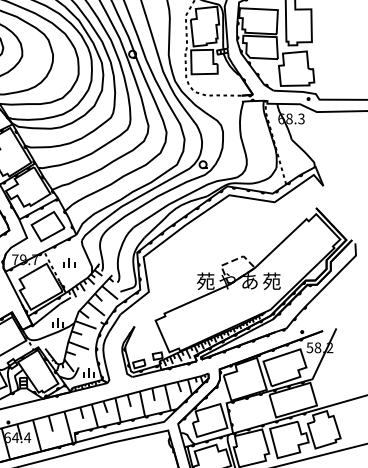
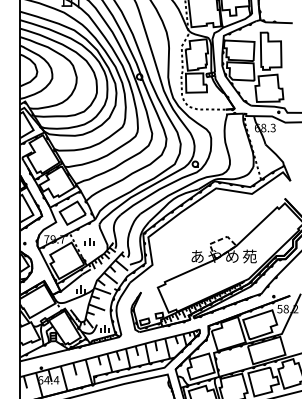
text: (205, 281) -> (197, 256), 苑 -> あ
text: (249, 281) -> (232, 256), あ -> め

